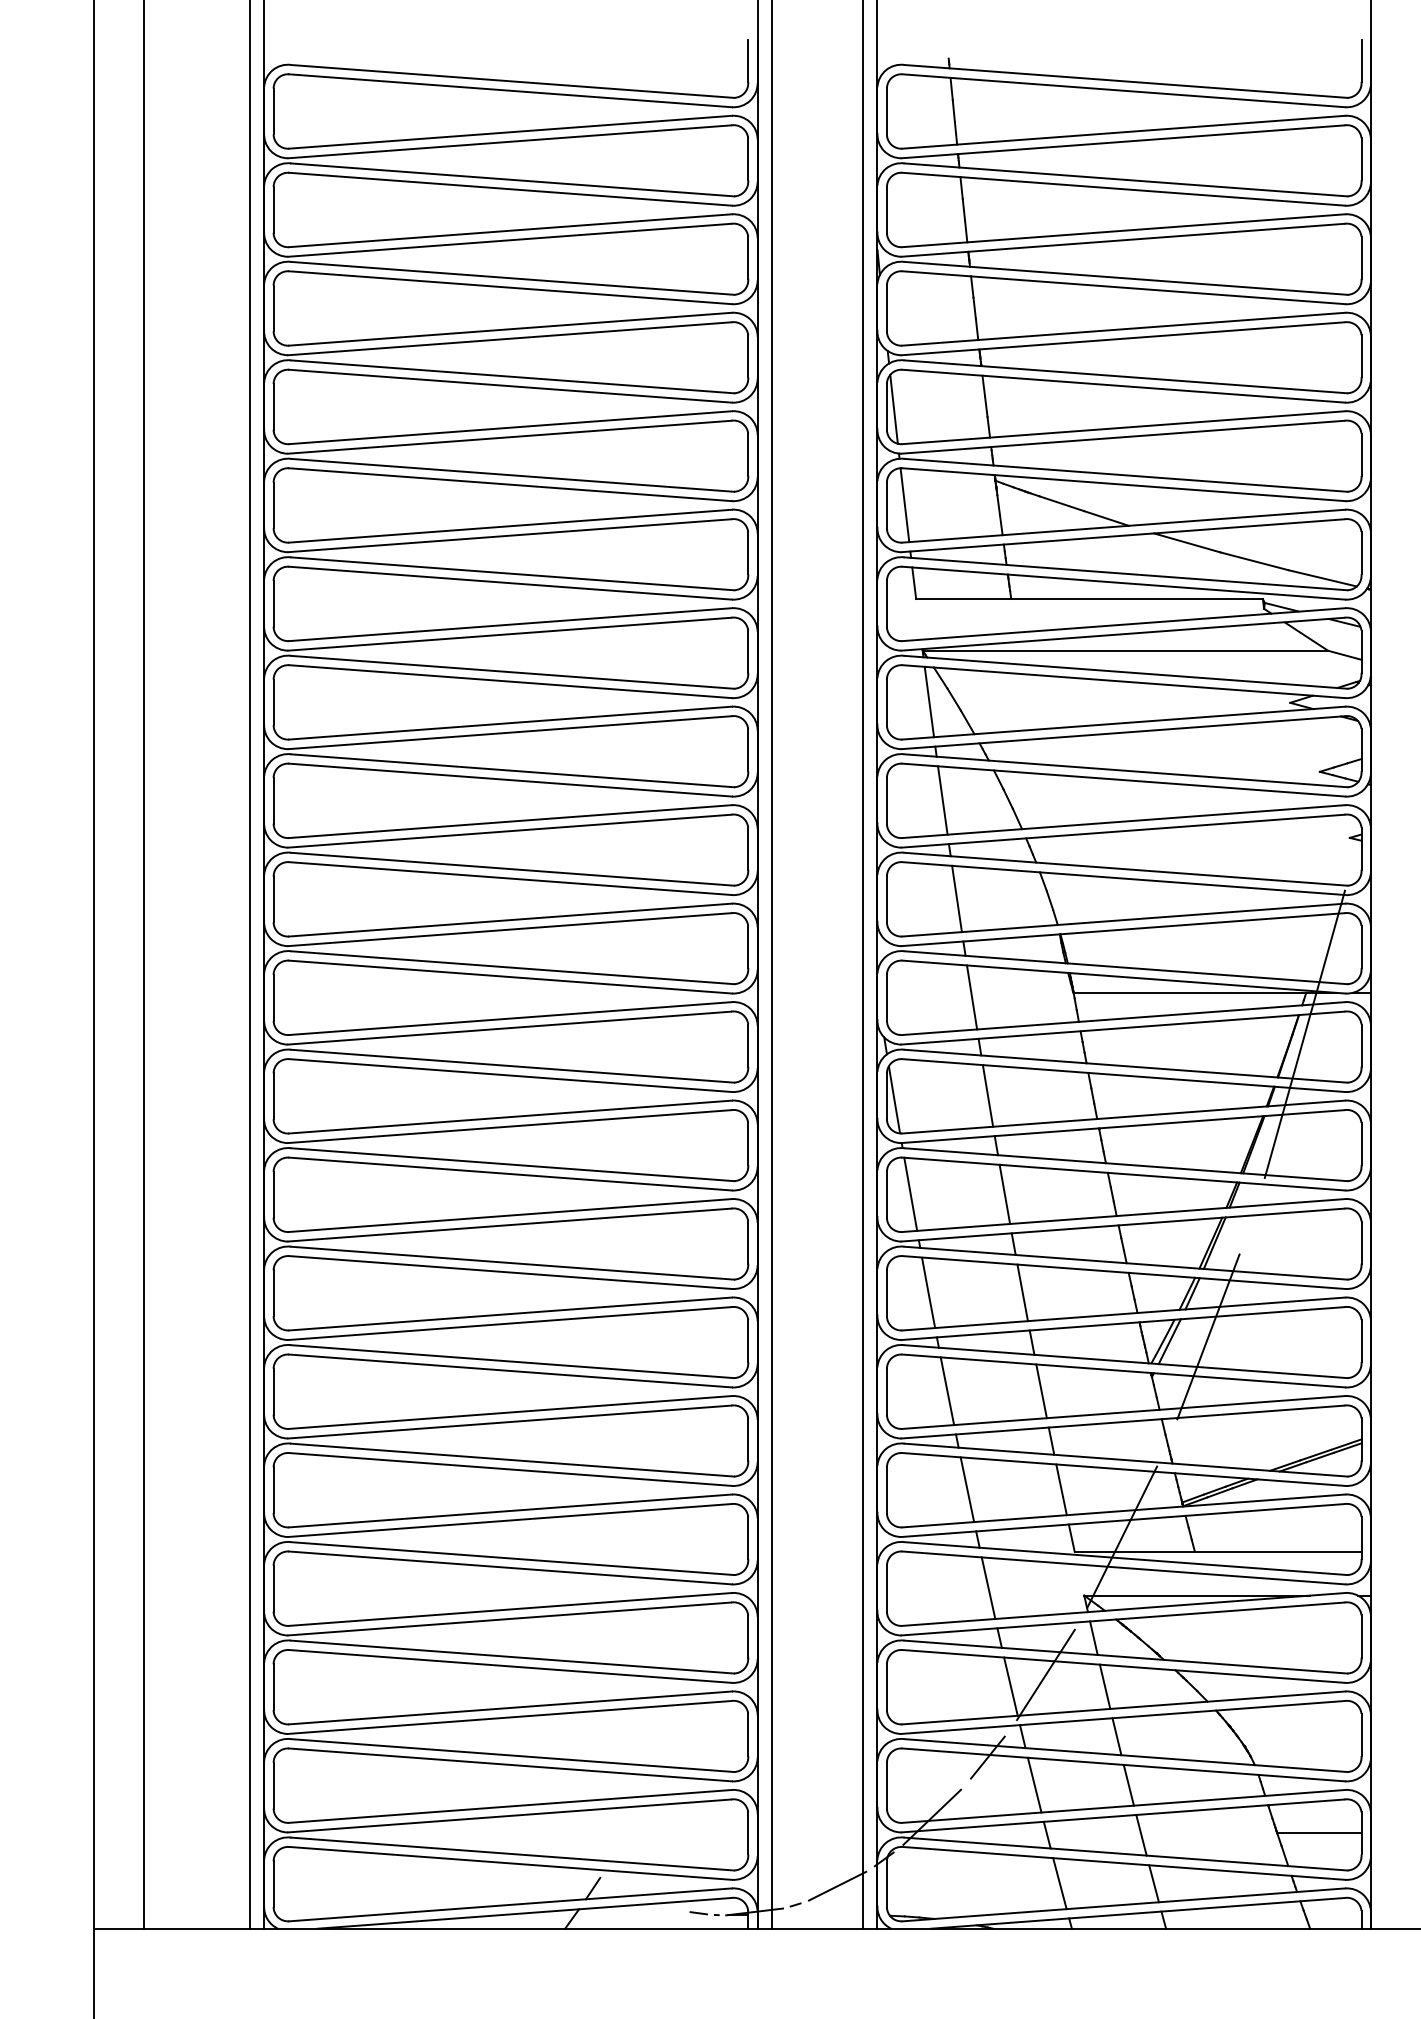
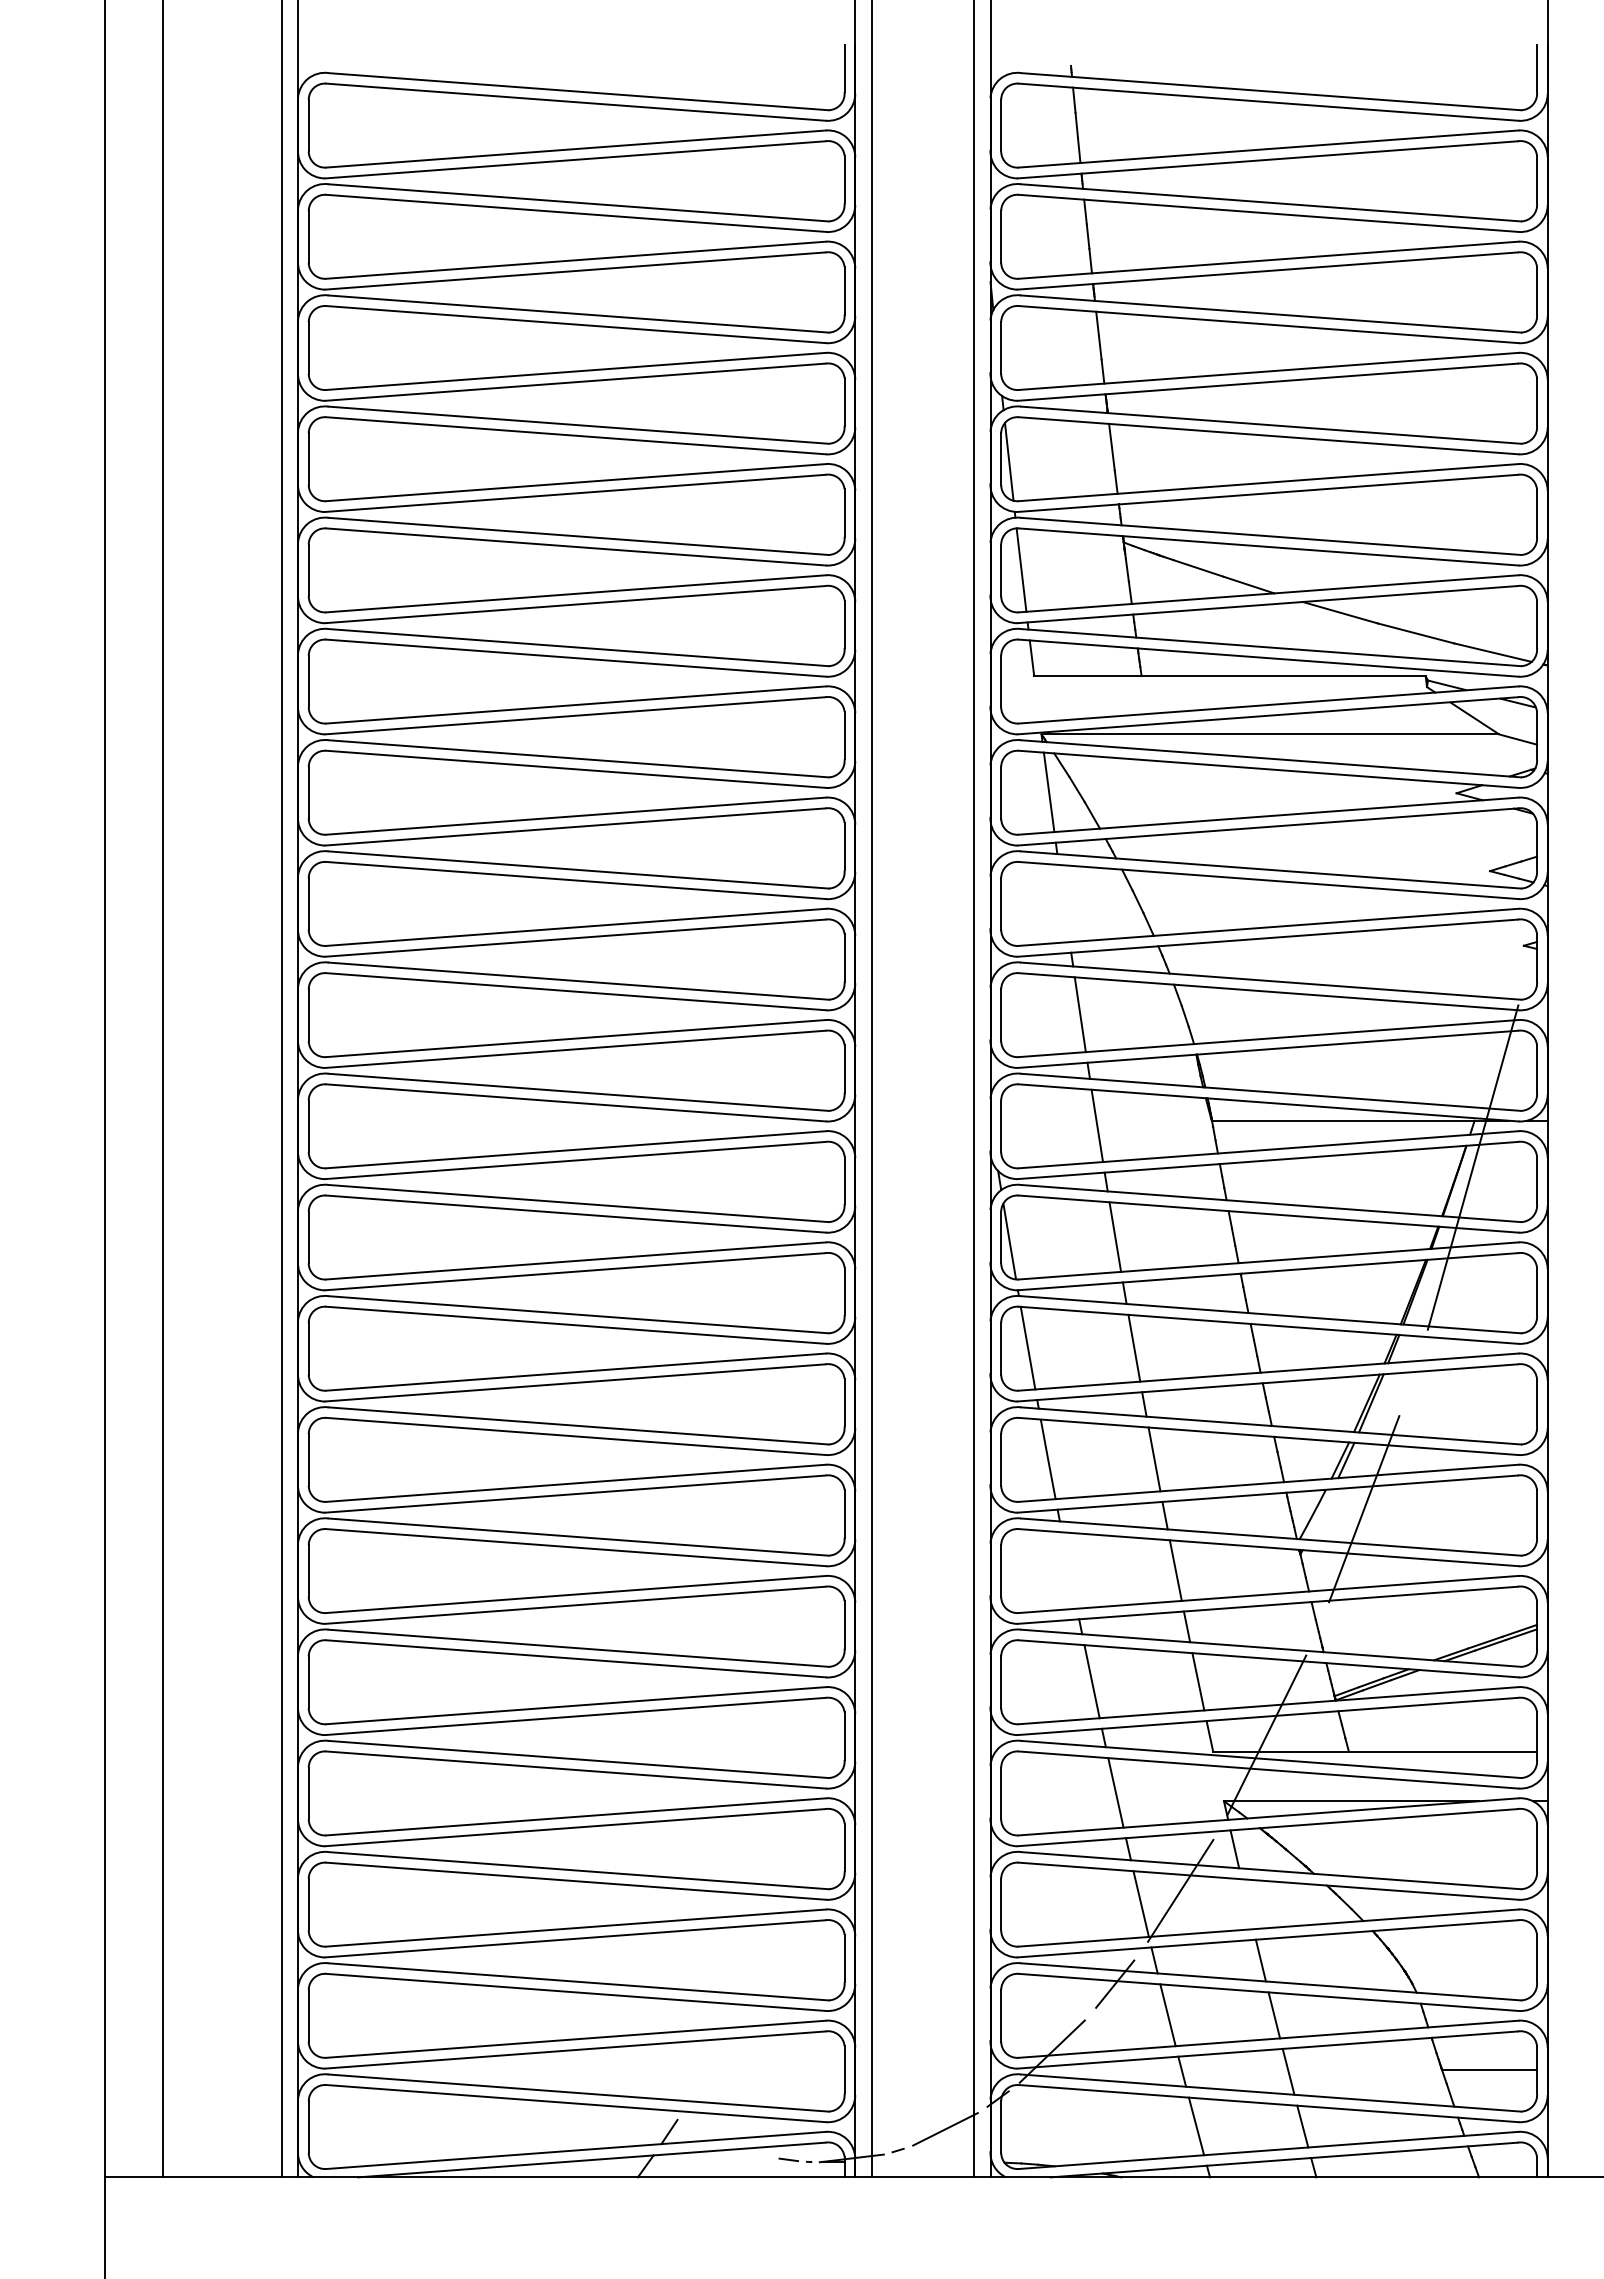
line: (942, 800) -> (1063, 903), removed
line: (1169, 1341) -> (1320, 1514), removed
line: (947, 1391) -> (1069, 1570), removed
line: (1105, 1687) -> (1247, 1904), removed

